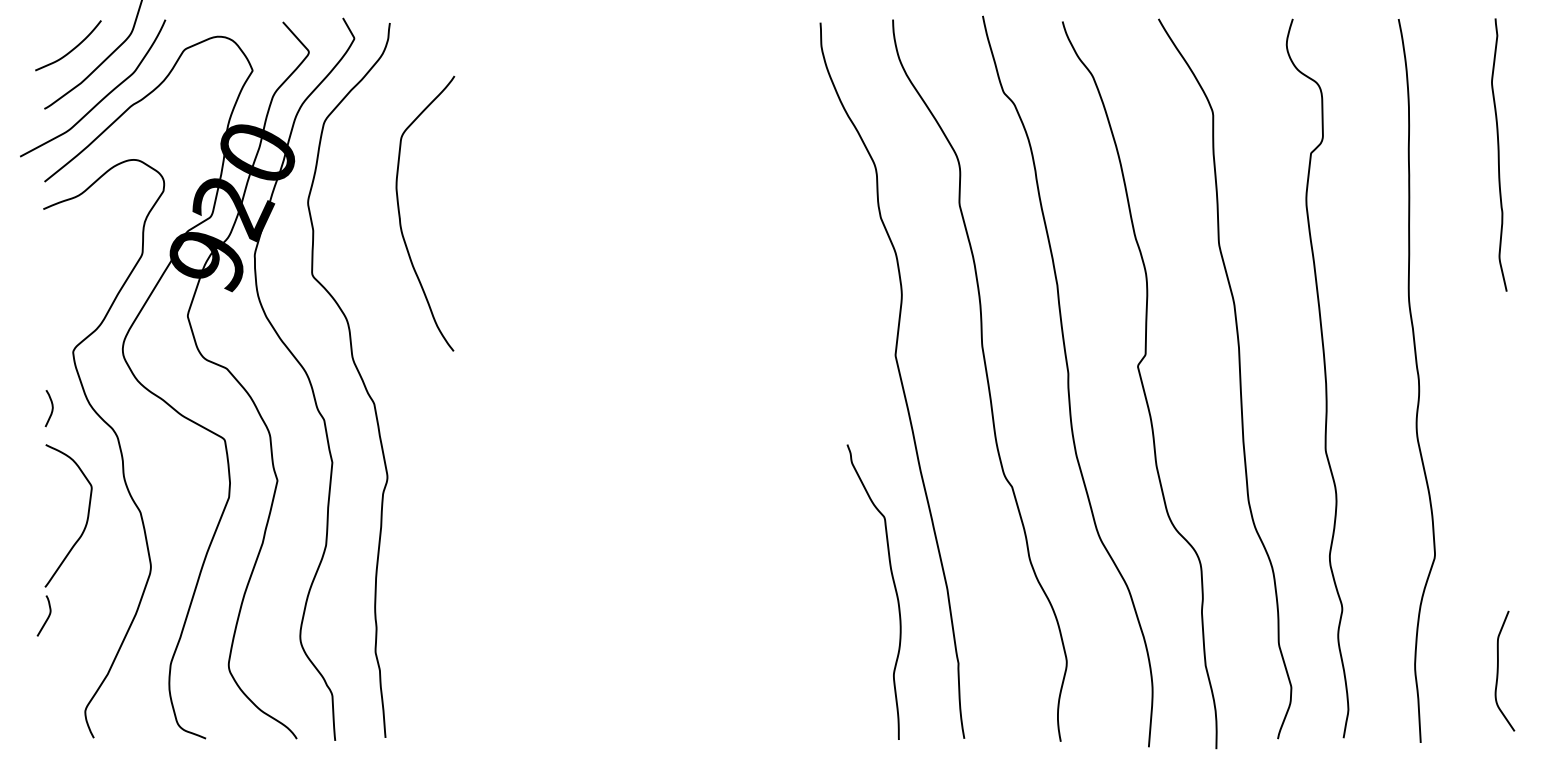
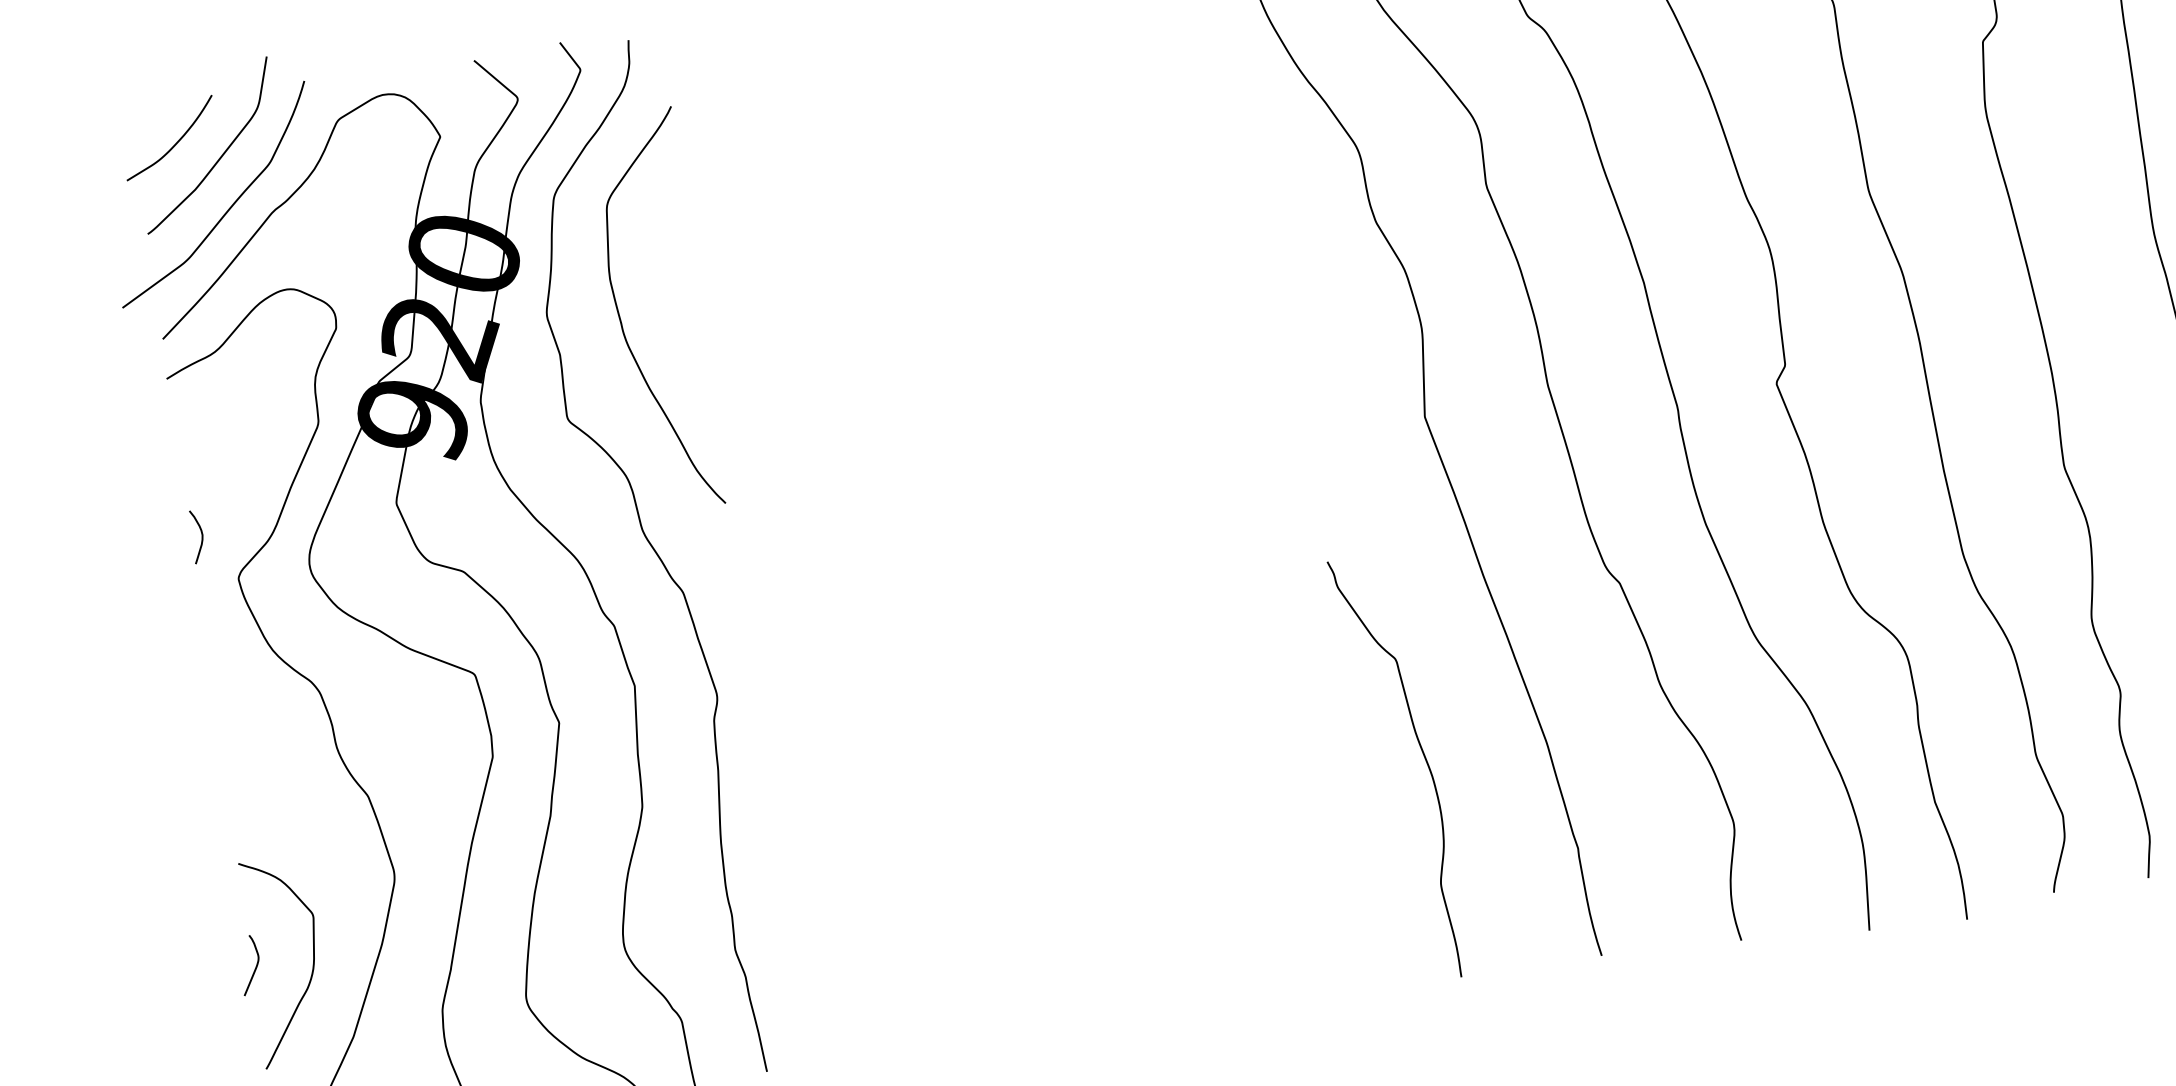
curve: (400, 213) -> (621, 315), moved
curve: (51, 408) -> (200, 536), moved
curve: (86, 519) -> (312, 963), moved
curve: (893, 585) -> (1422, 755), moved

